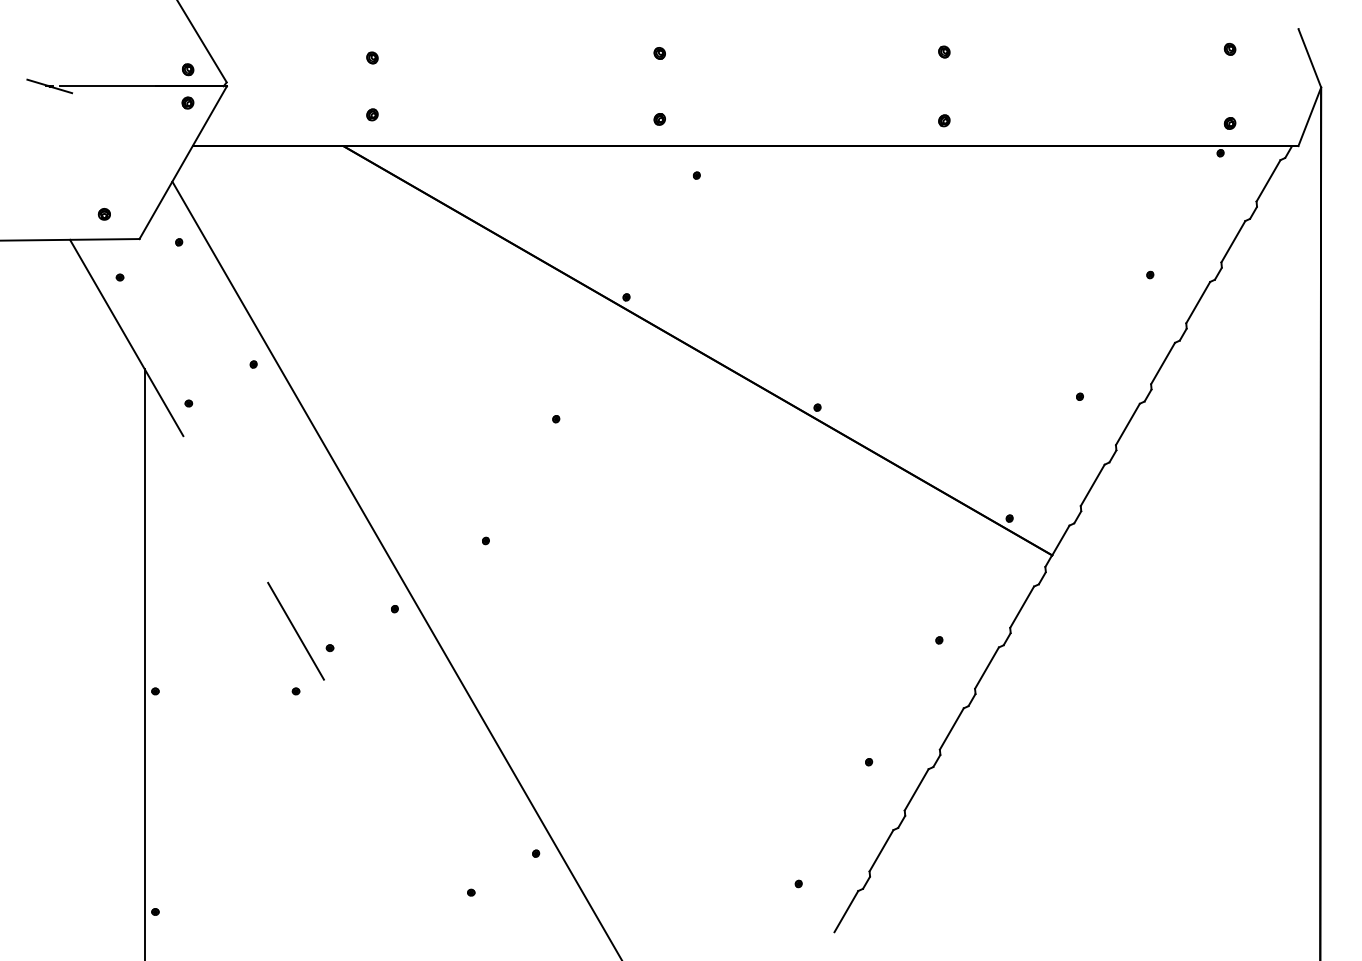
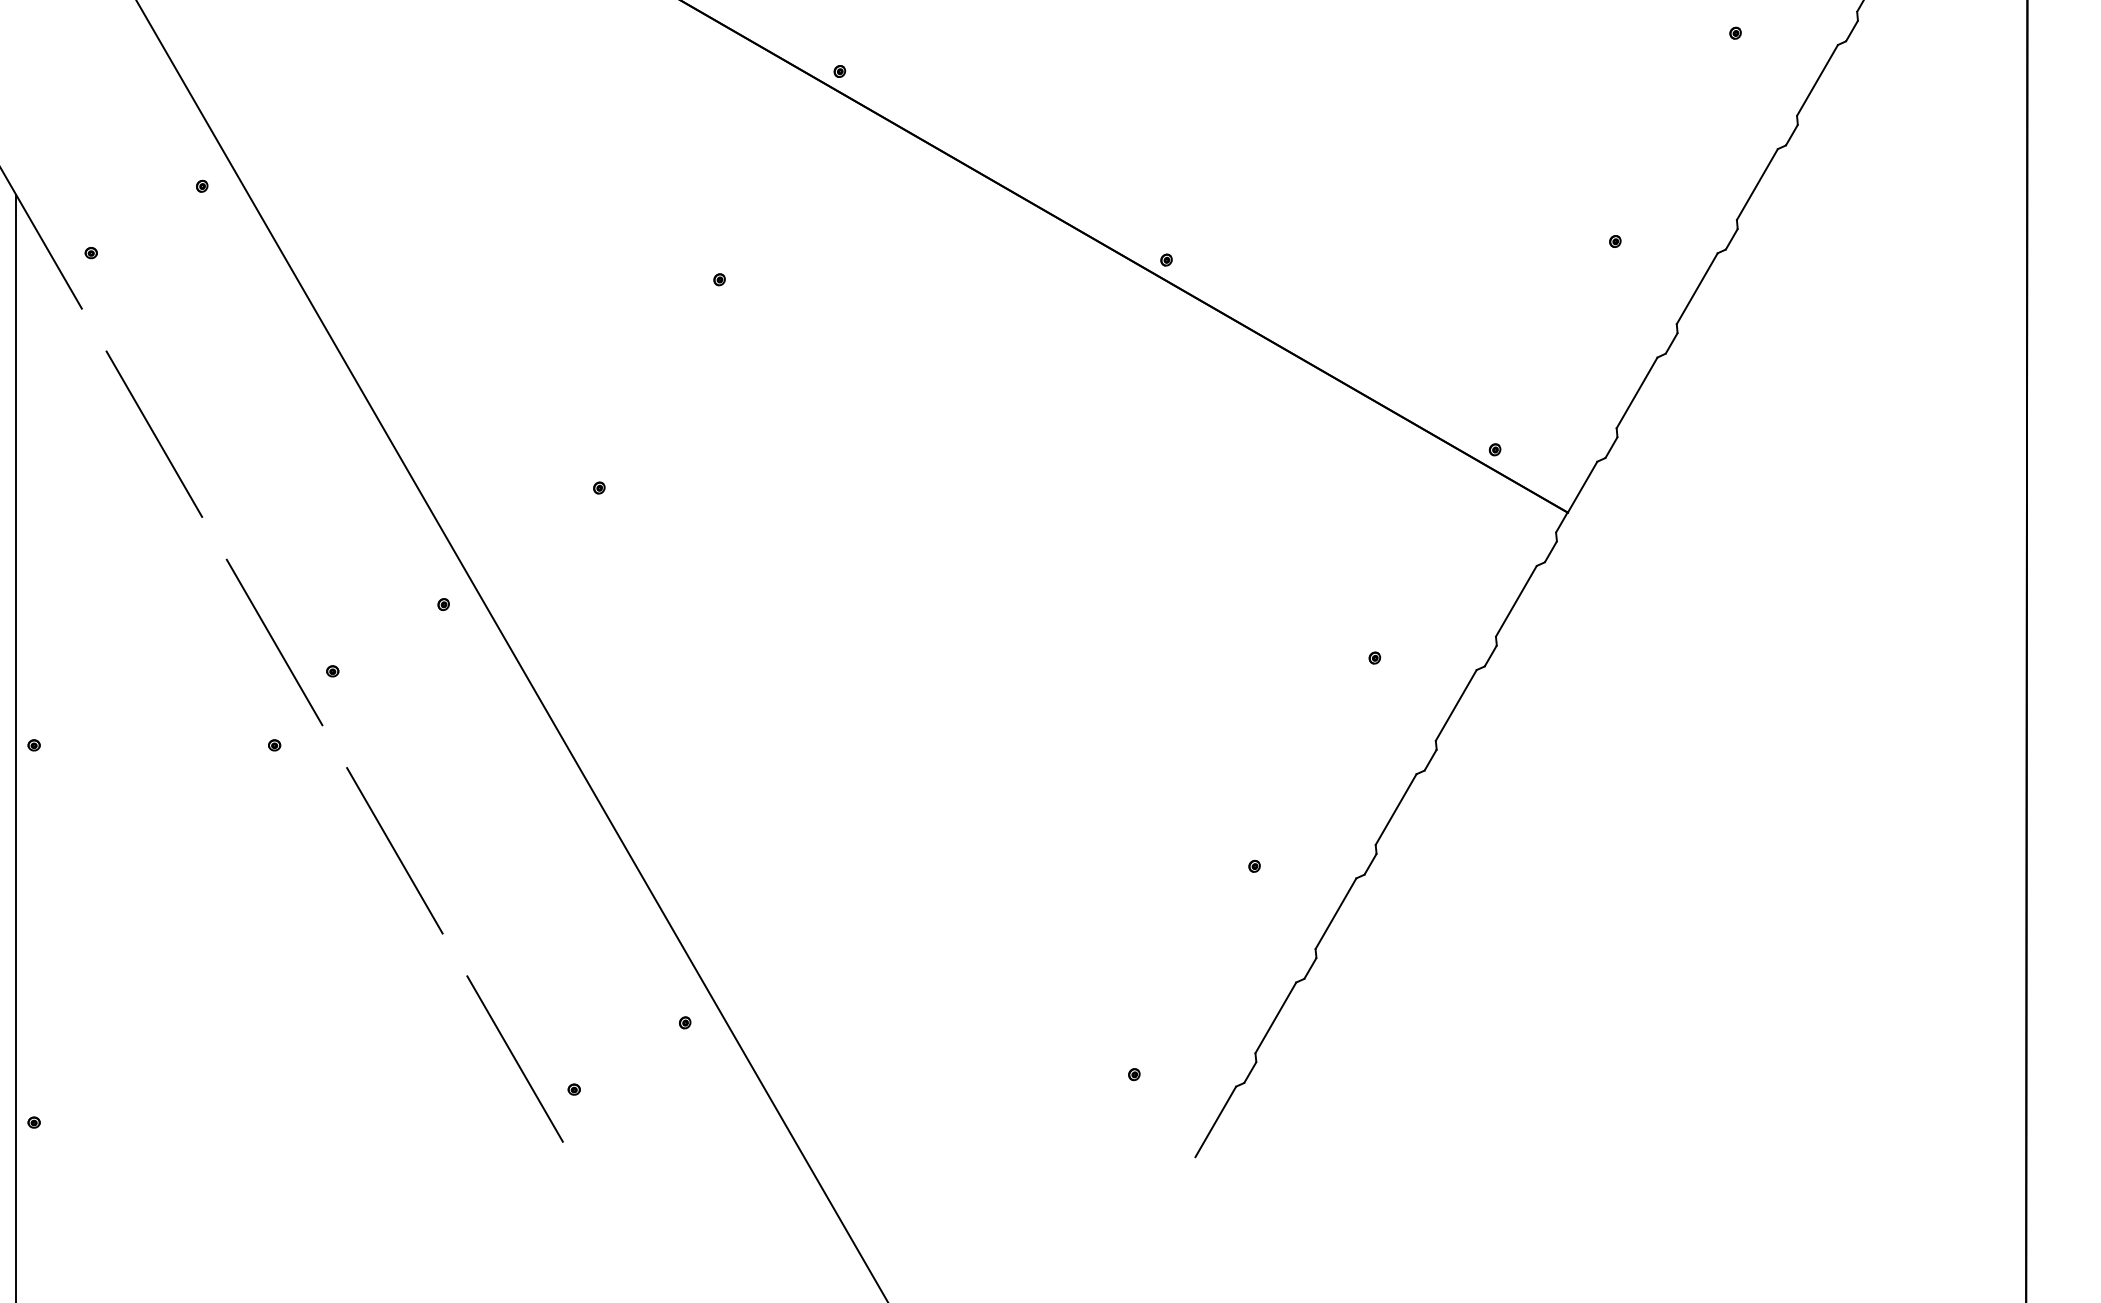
line: (225, 509) -> (153, 434), added
line: (366, 752) -> (395, 849), added
line: (436, 874) -> (514, 1058), added

